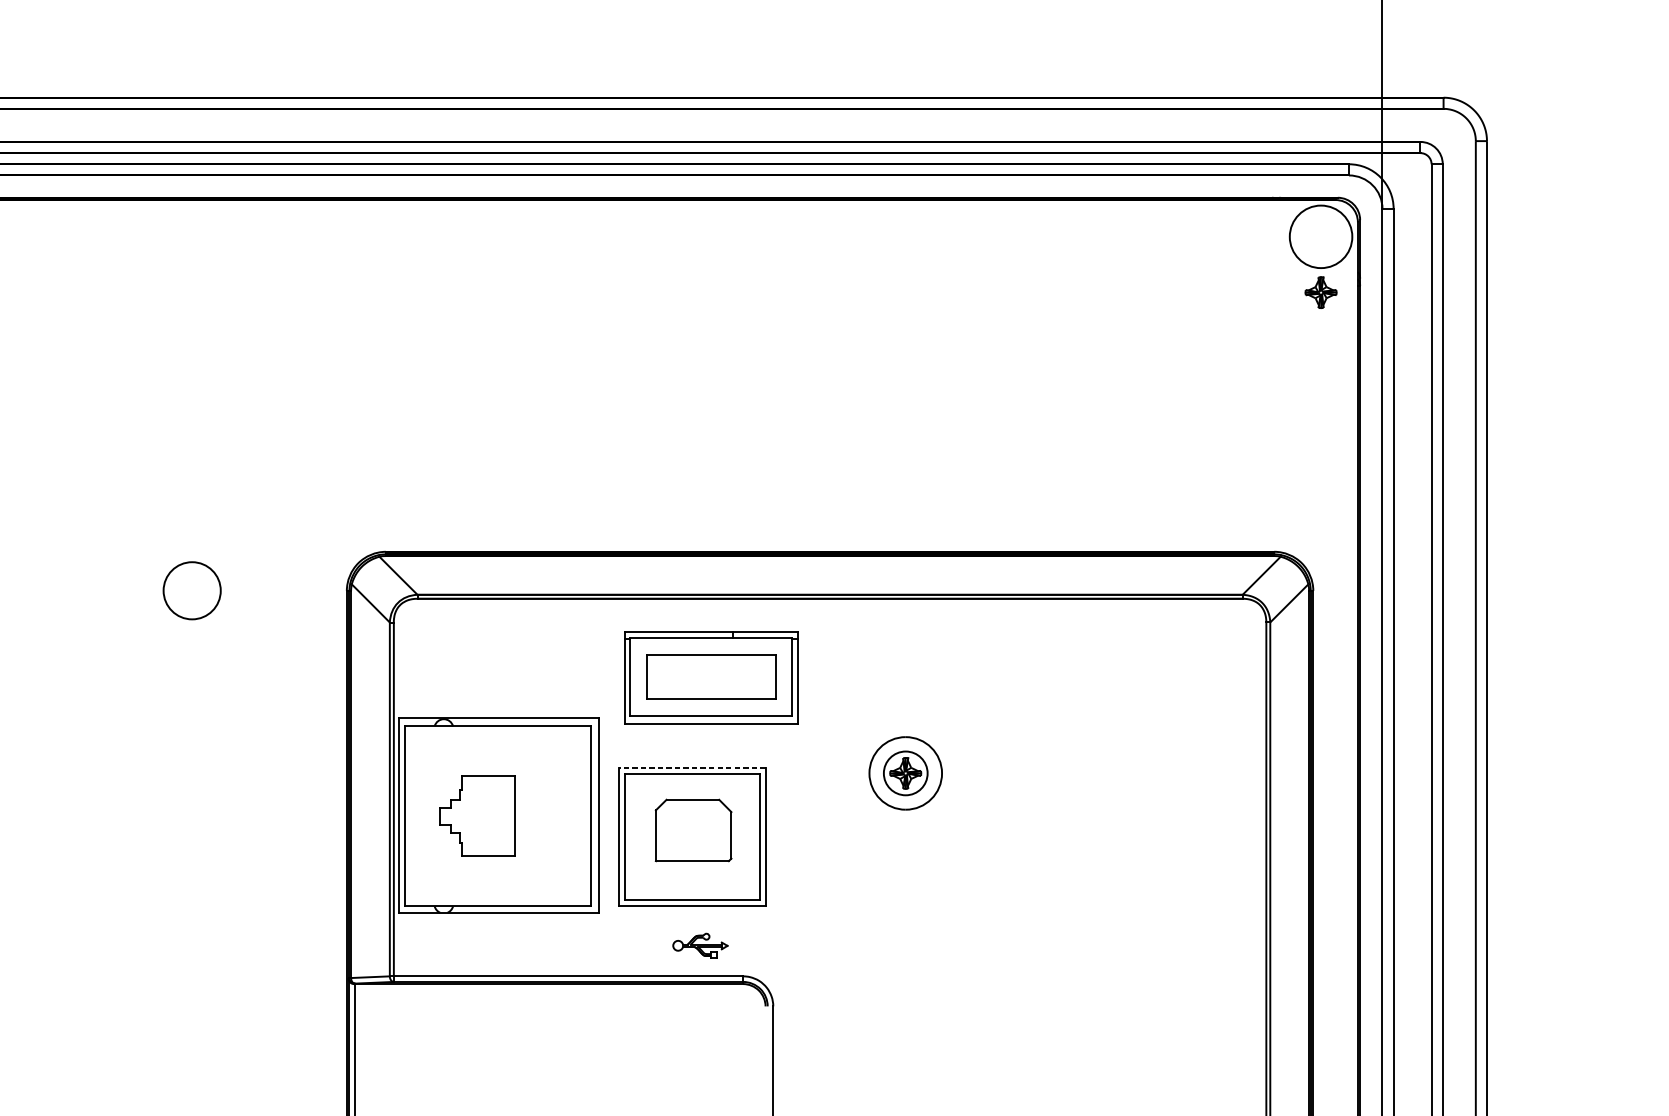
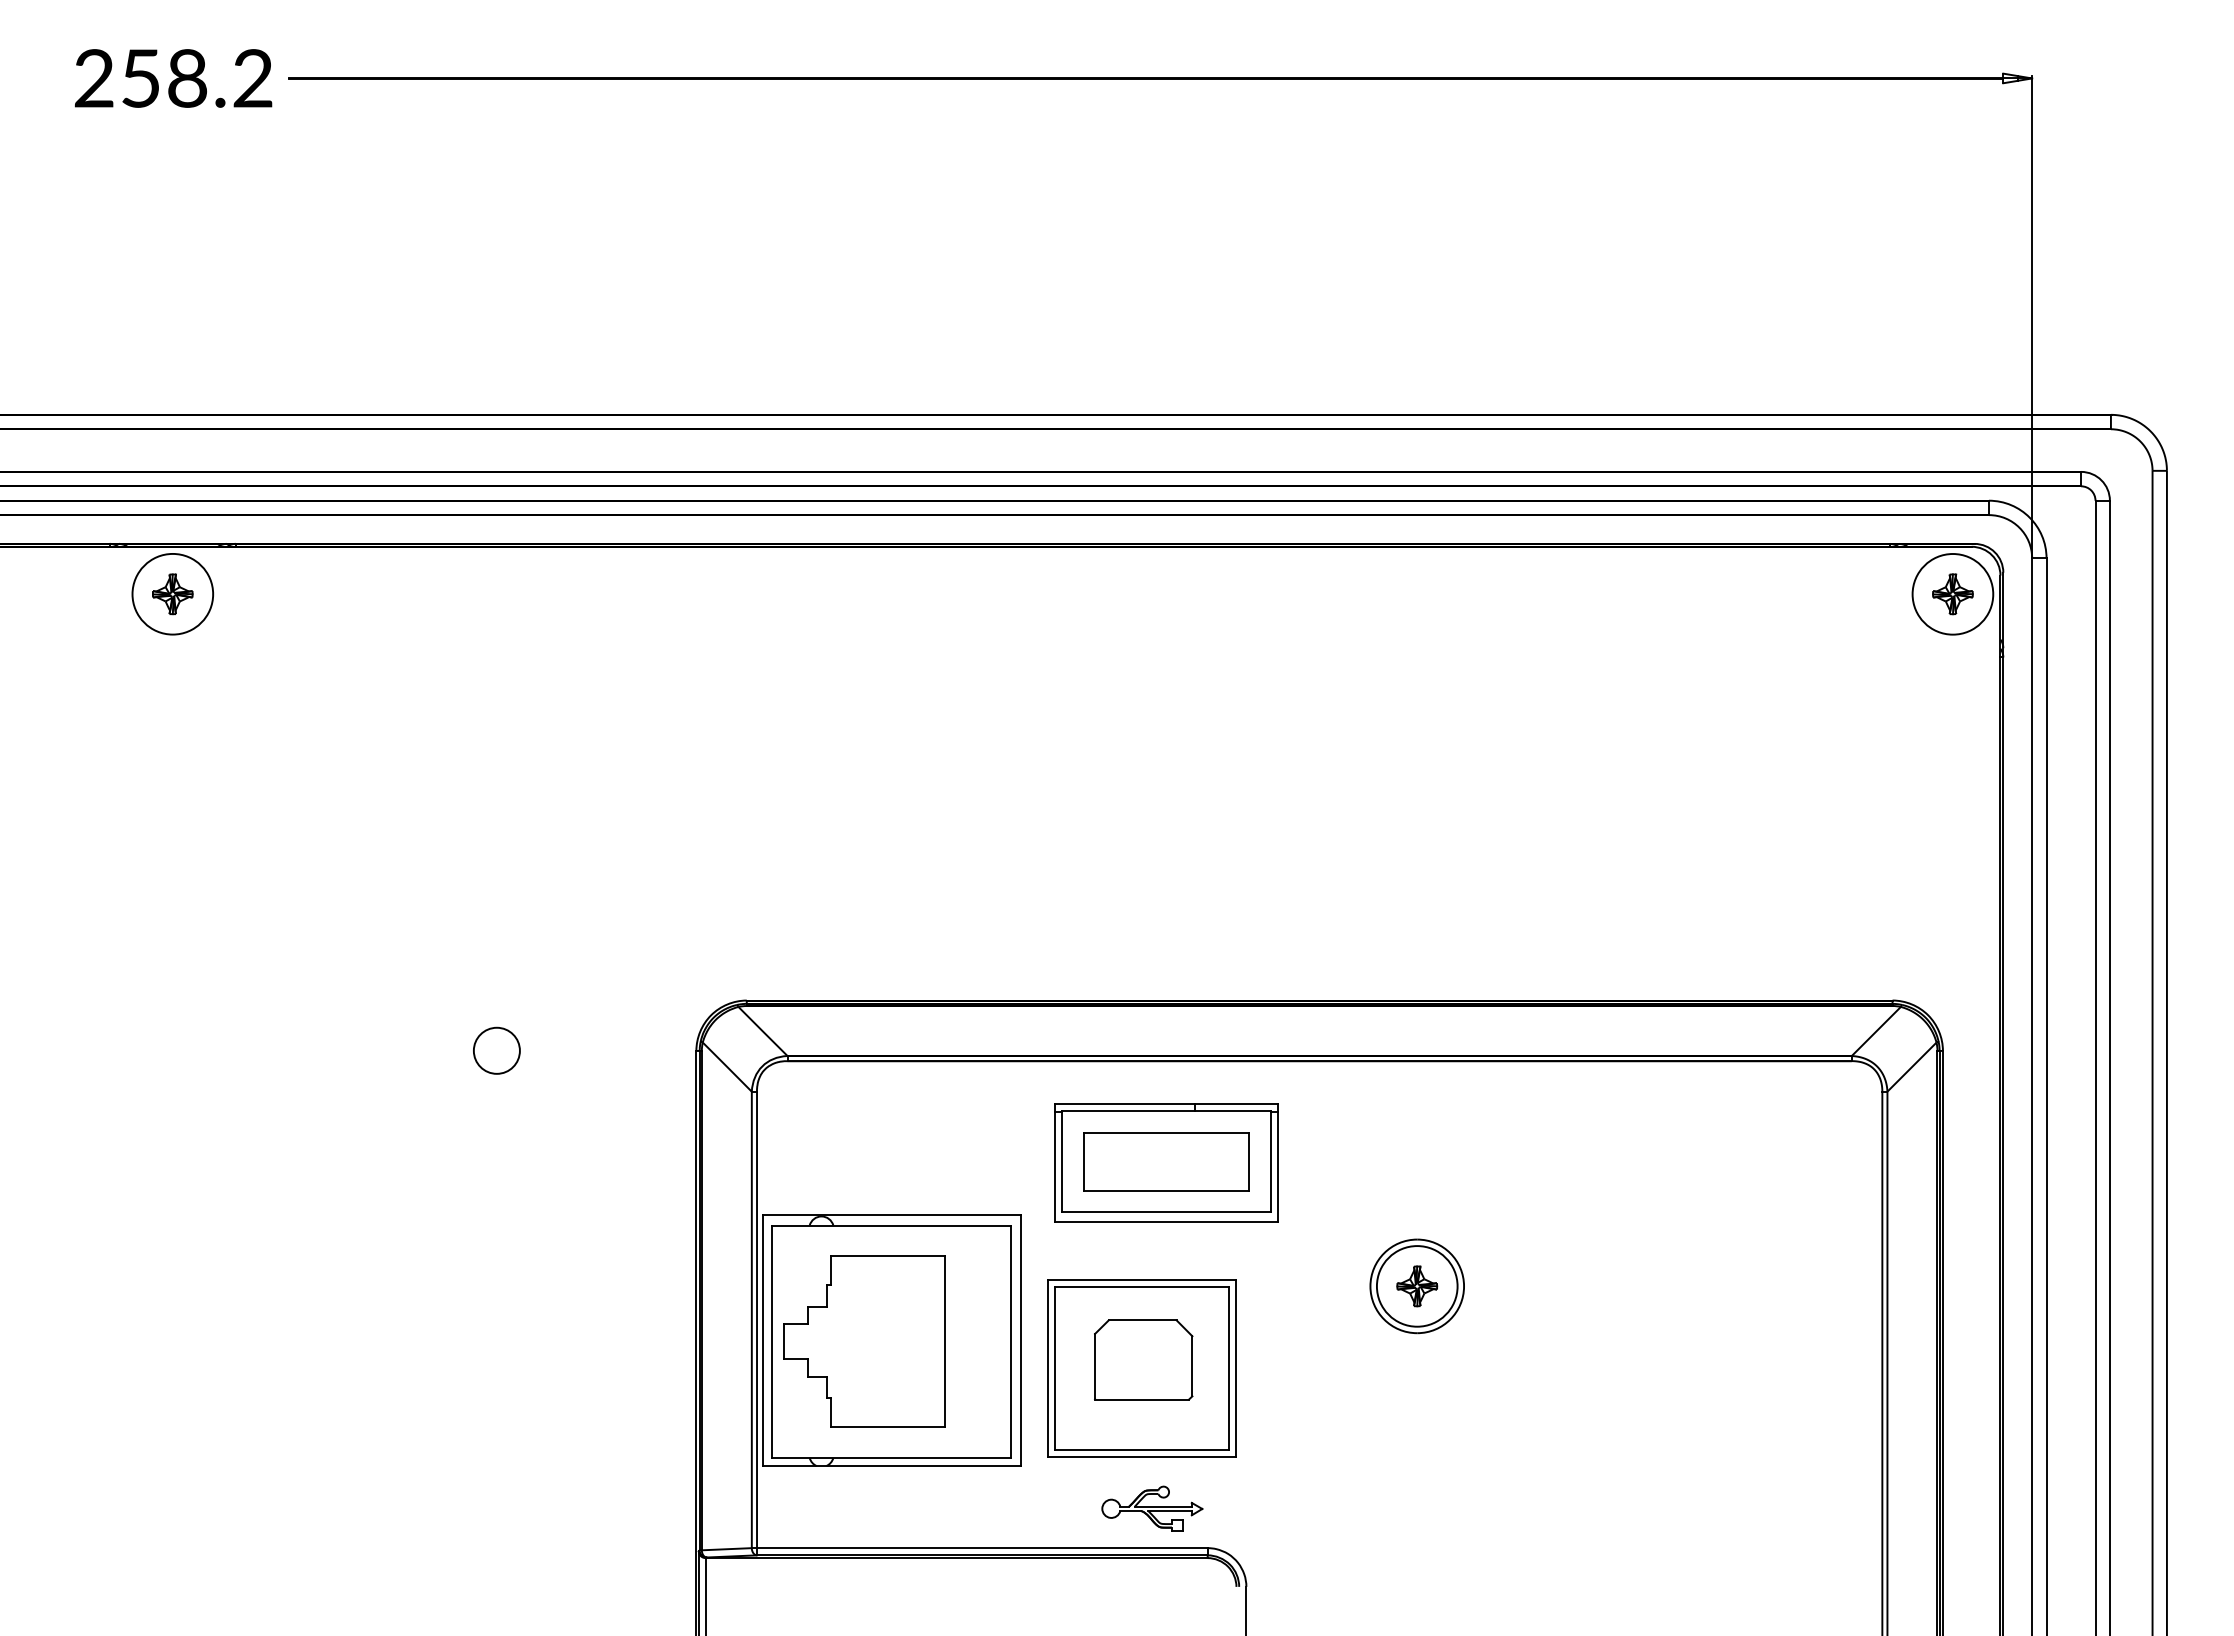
part: (1320, 292) -> (1952, 594), moved
circle: (191, 590) -> (496, 1050), size x0.62
line: (691, 768) -> (1141, 1279), dashed -> solid
circle: (905, 773) -> (1416, 1286), size x1.43
part: (477, 816) -> (864, 1341), size x1.67
part: (700, 945) -> (1152, 1508), size x1.43

